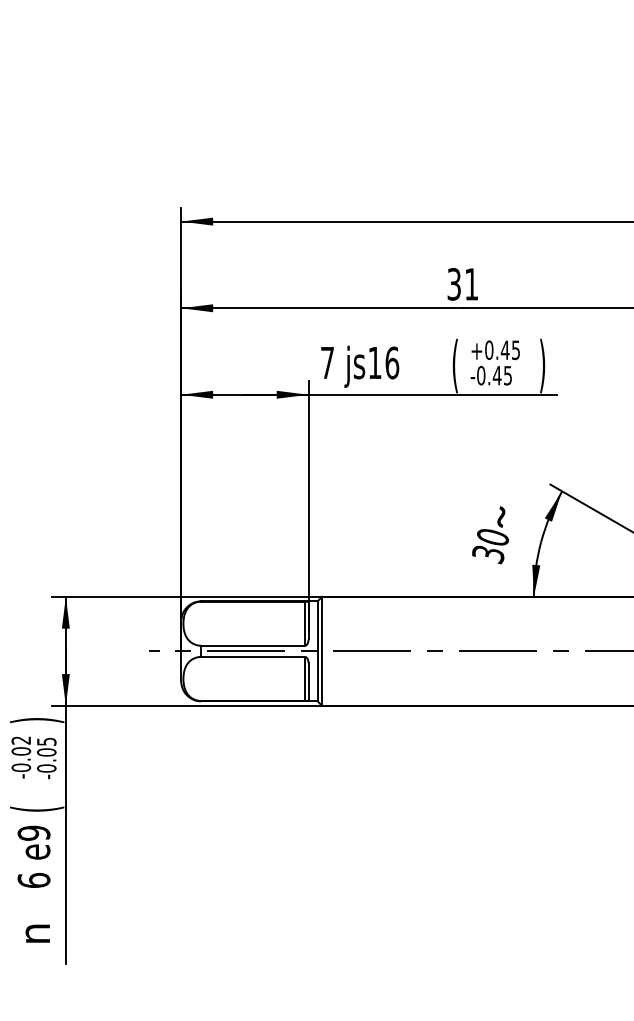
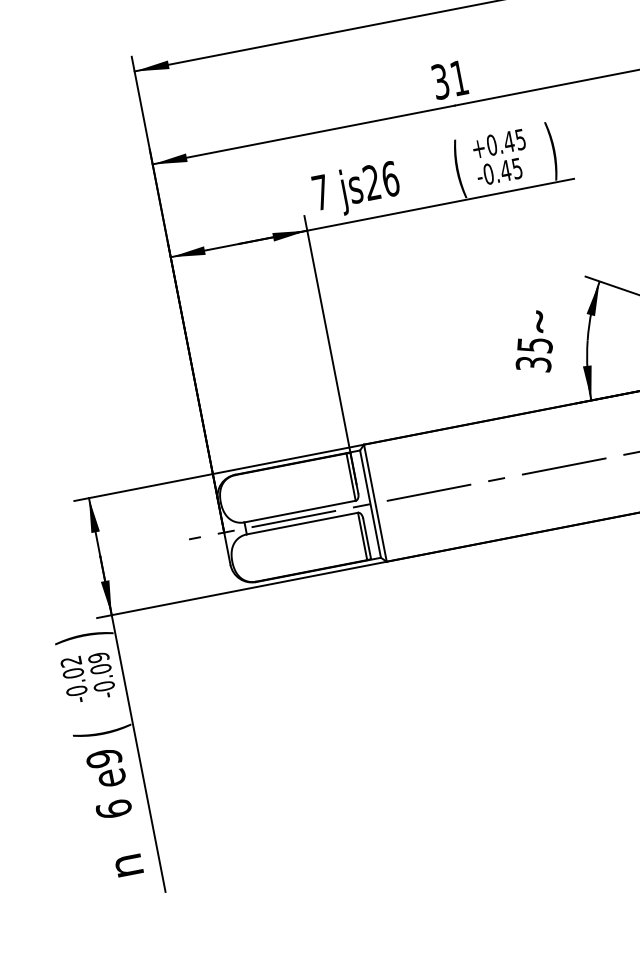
text: (374, 362) -> (371, 182), js16 -> js26
text: (492, 537) -> (534, 345), 30 -> 35
text: (46, 741) -> (98, 657), -0.05 -> -0.09

